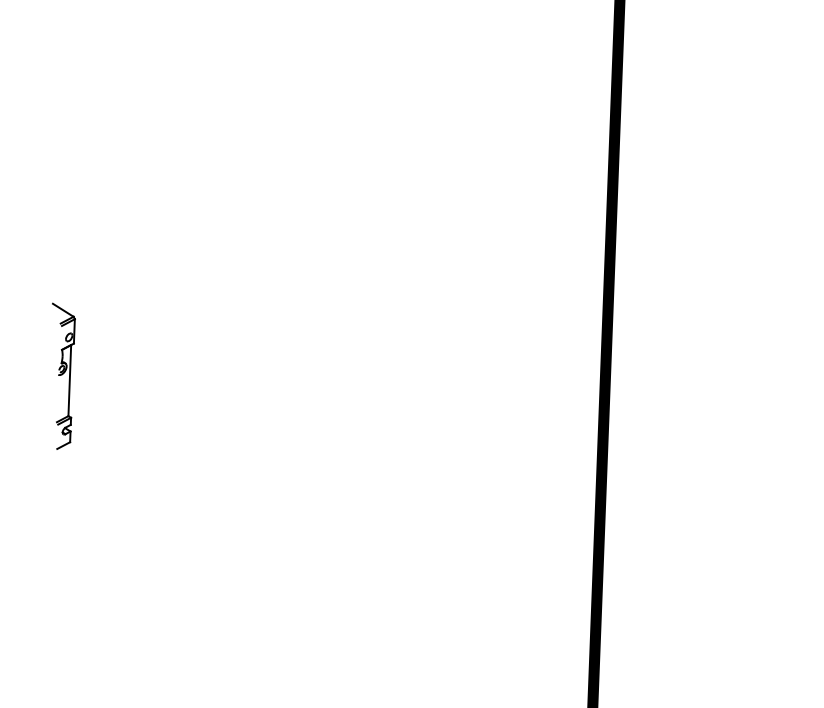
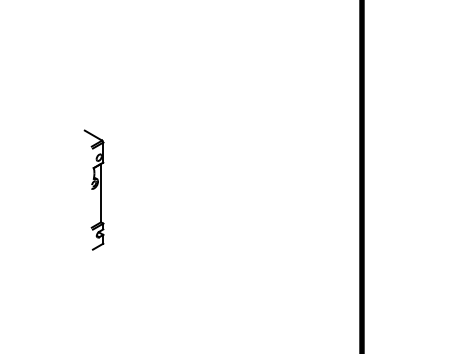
part: (60, 375) -> (93, 189), size x1.67

